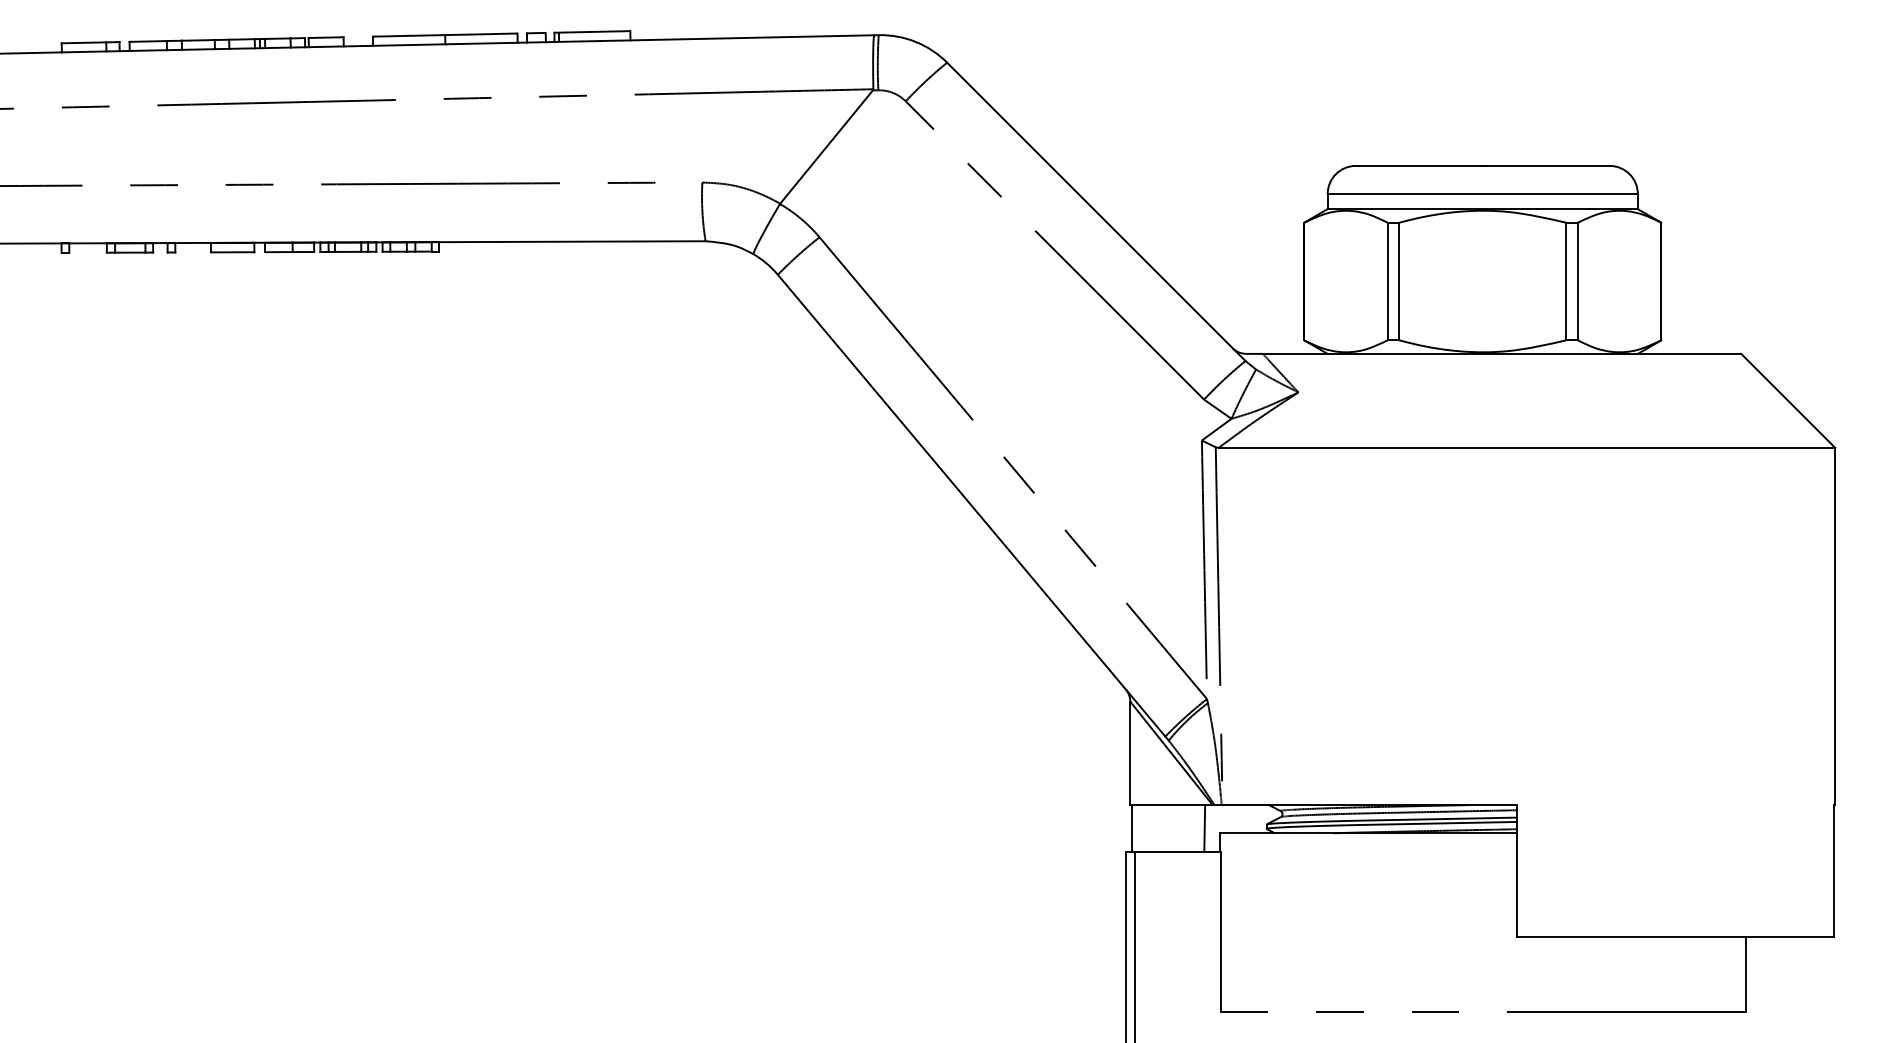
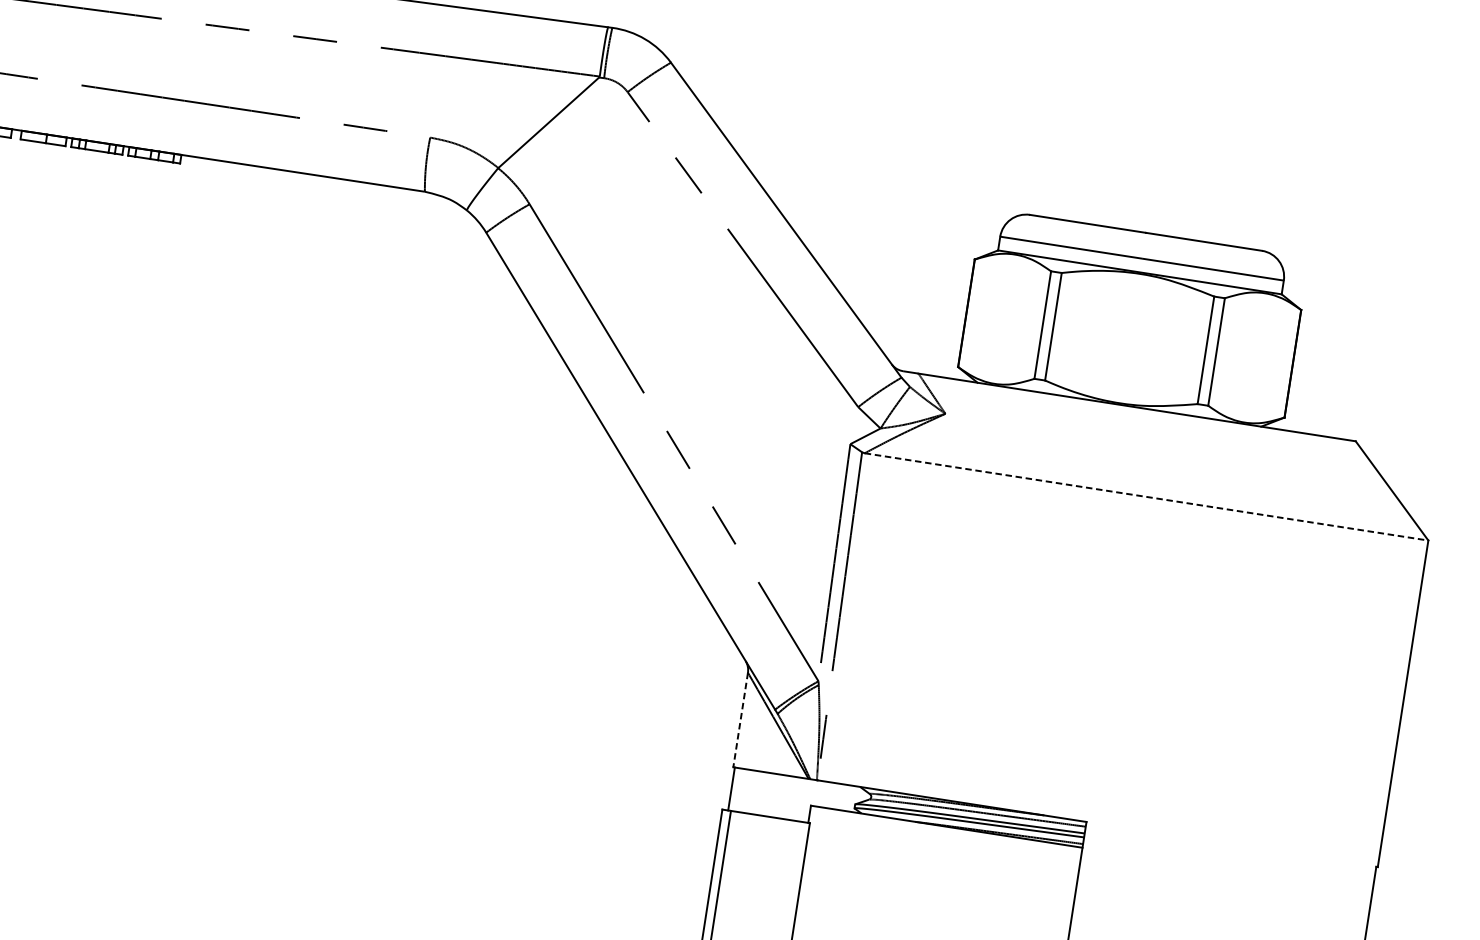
line: (1527, 447) -> (1147, 496), solid -> dashed
line: (1130, 753) -> (740, 720), solid -> dashed
line: (1204, 828) -> (797, 799), removed

